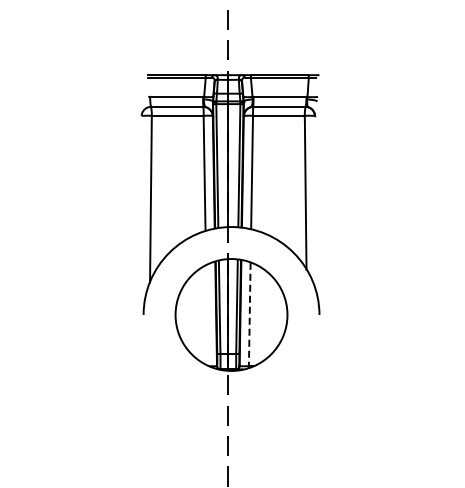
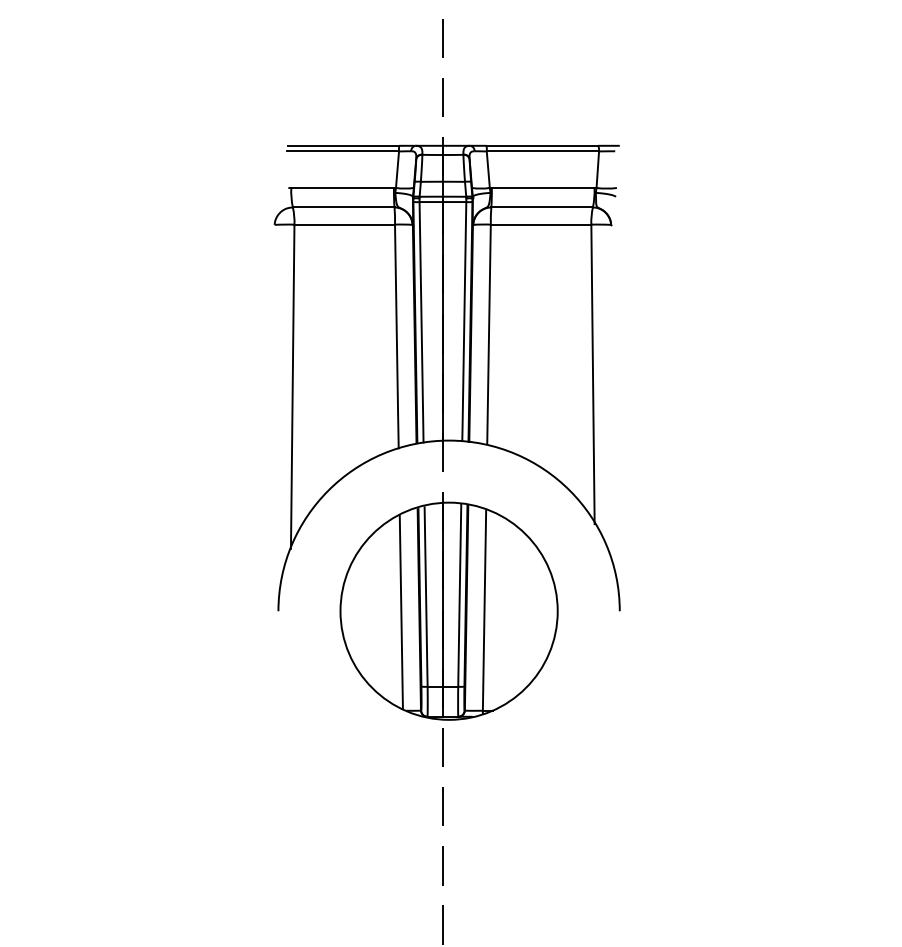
line: (249, 314) -> (483, 610), dashed -> solid
line: (206, 315) -> (400, 612), added

